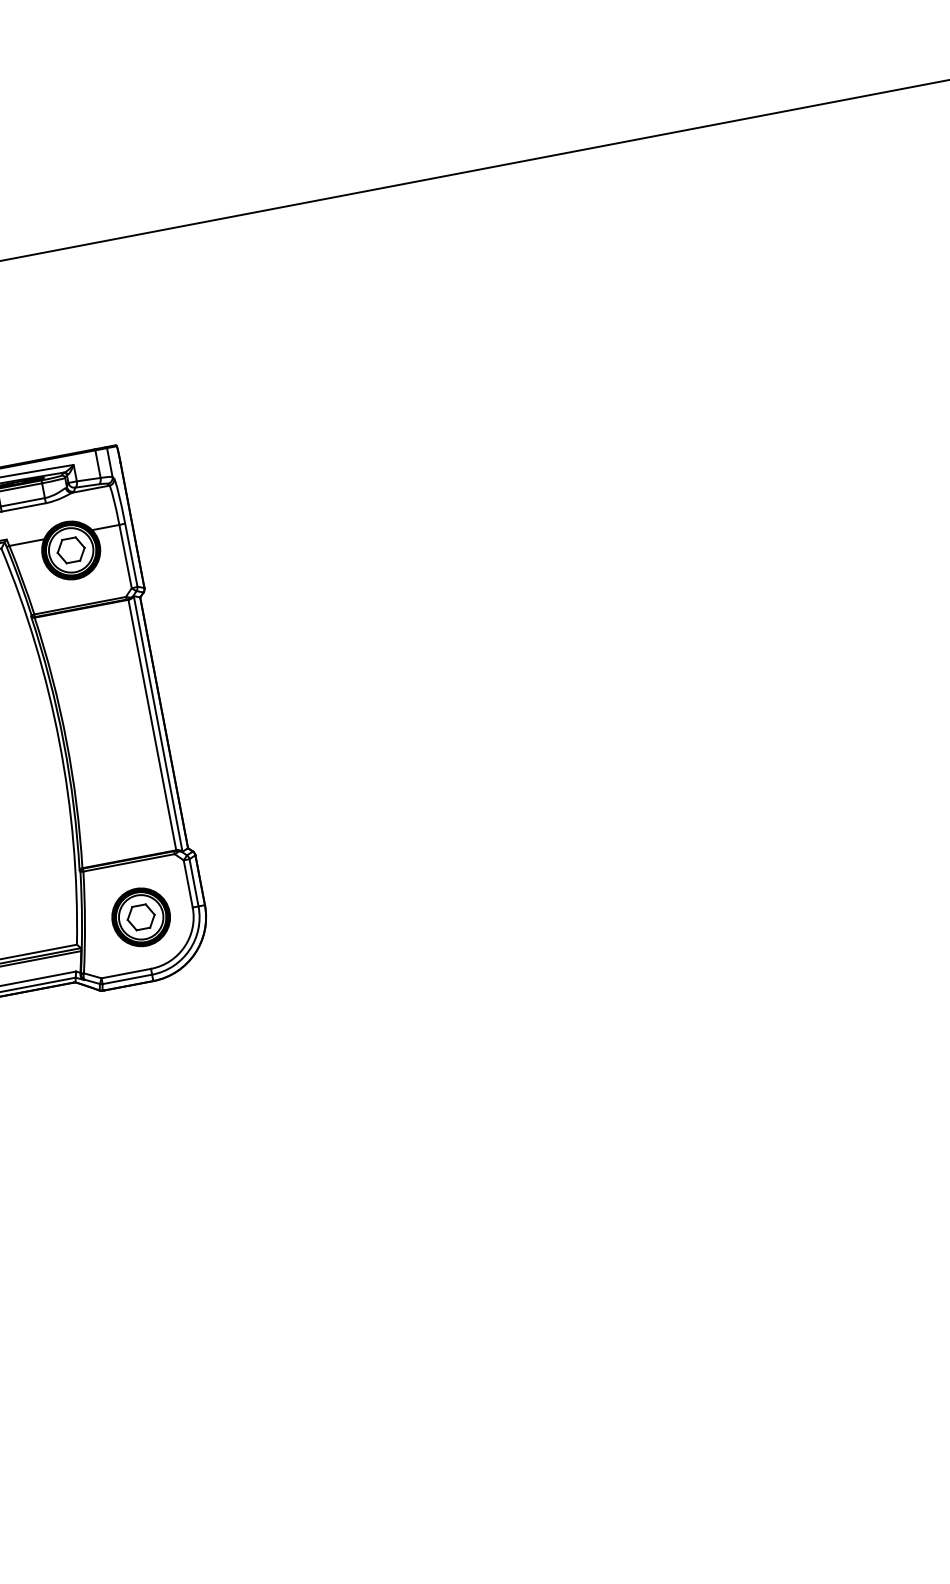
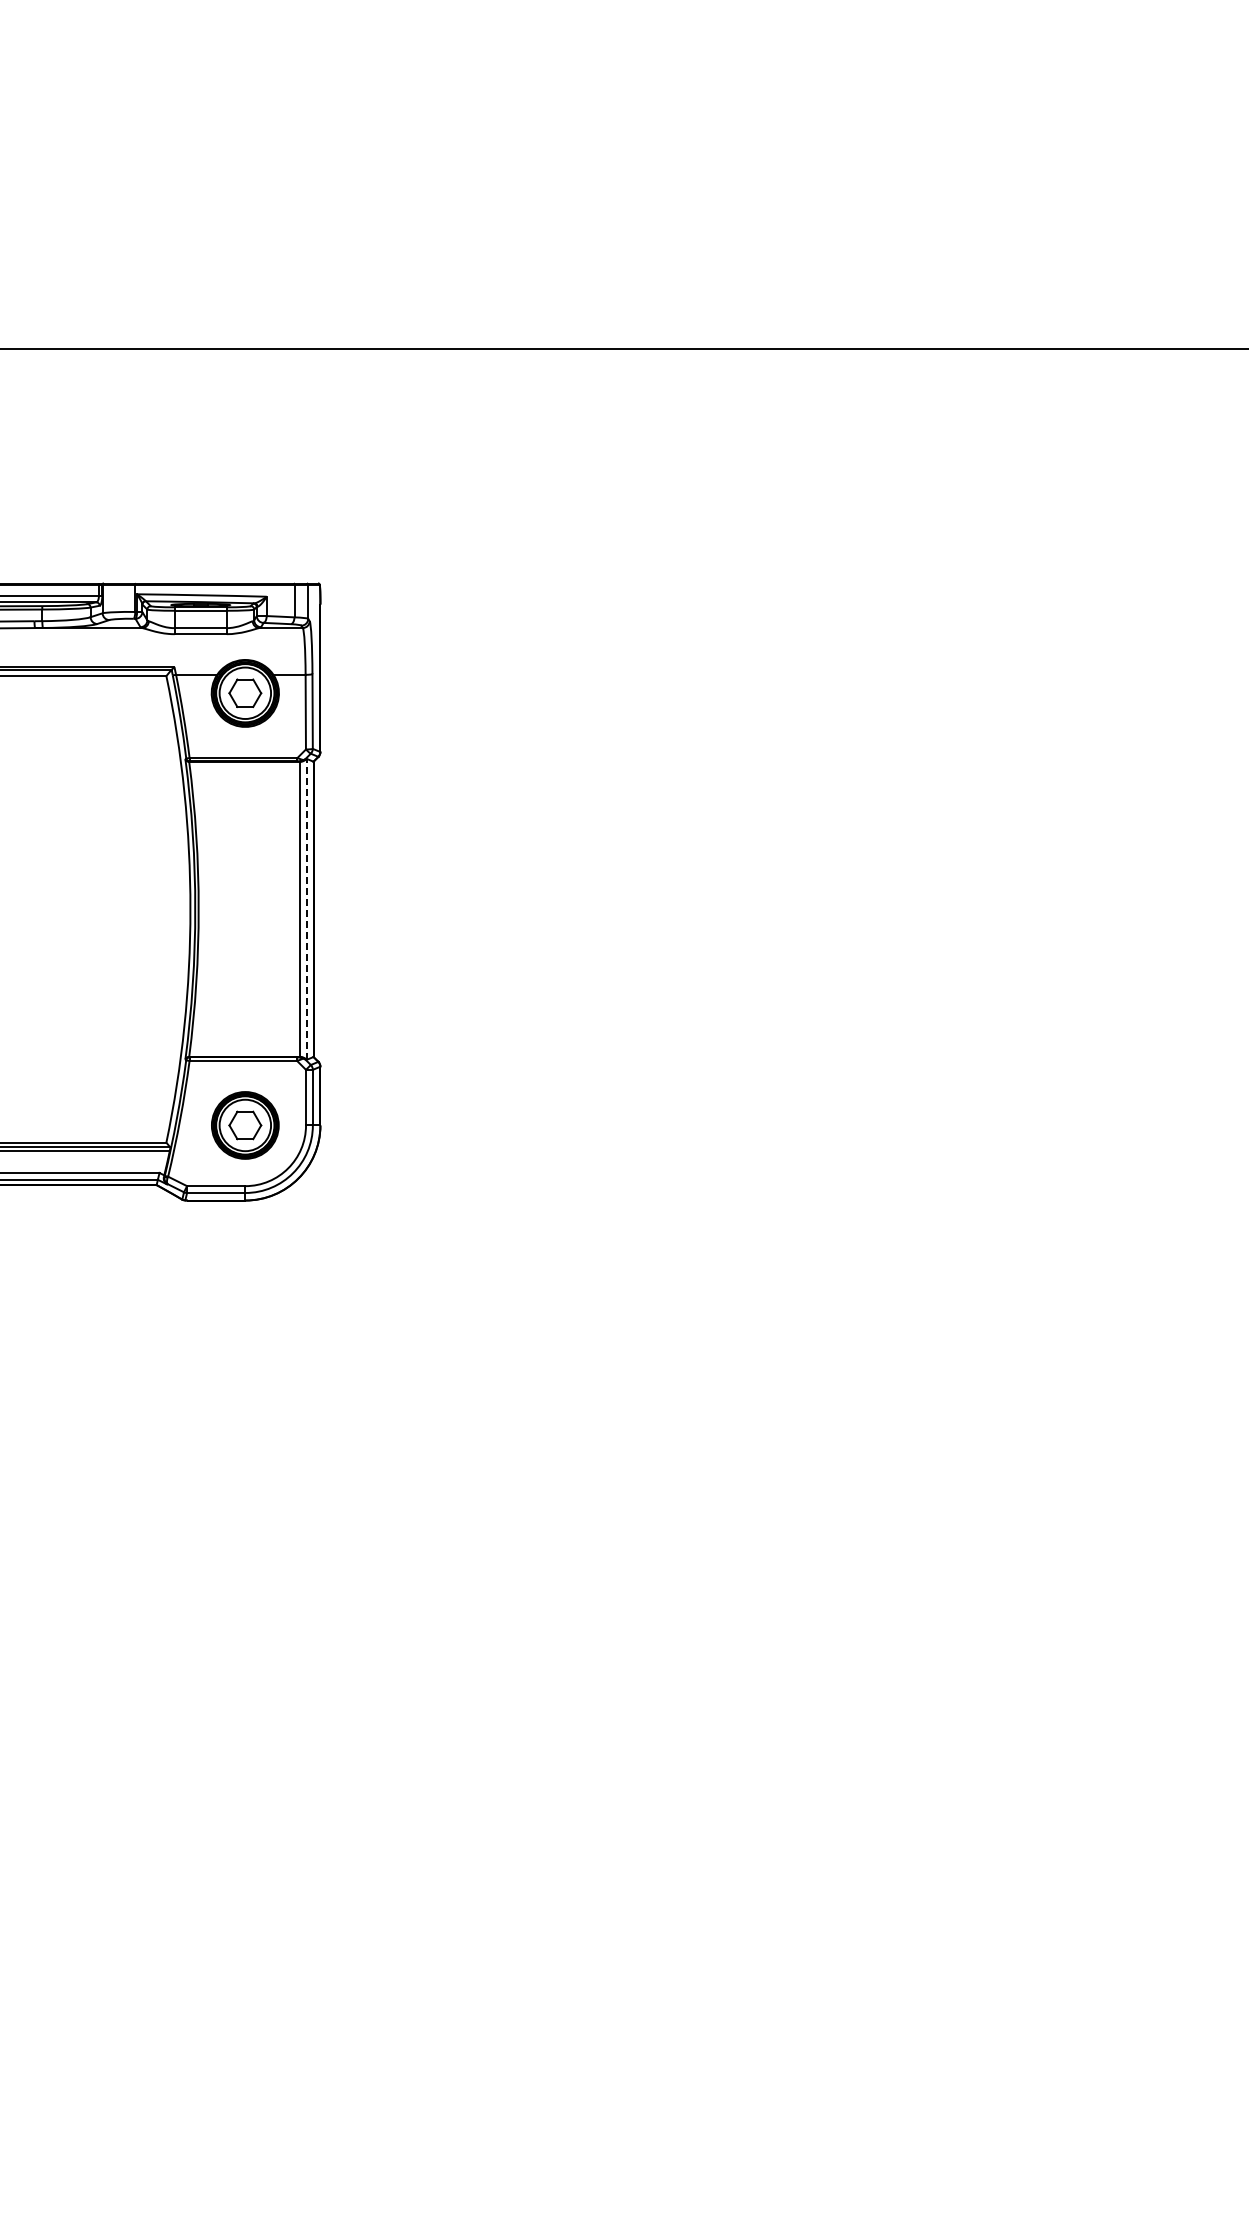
line: (158, 724) -> (306, 909), solid -> dashed

